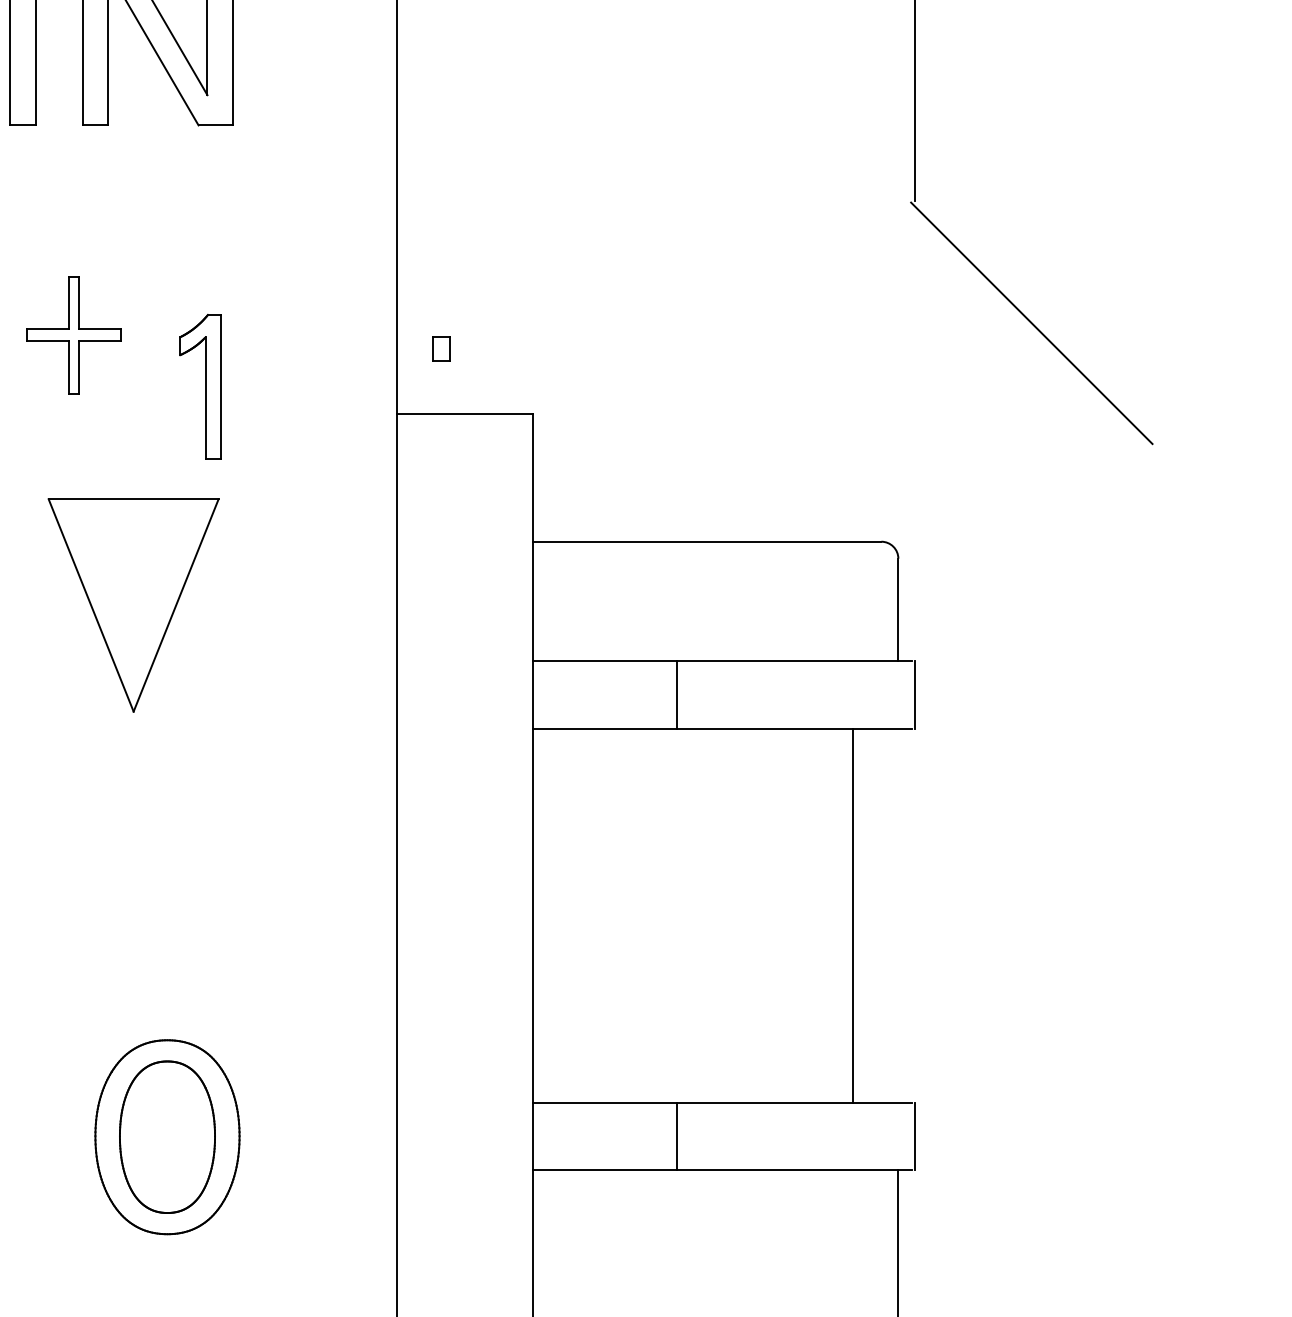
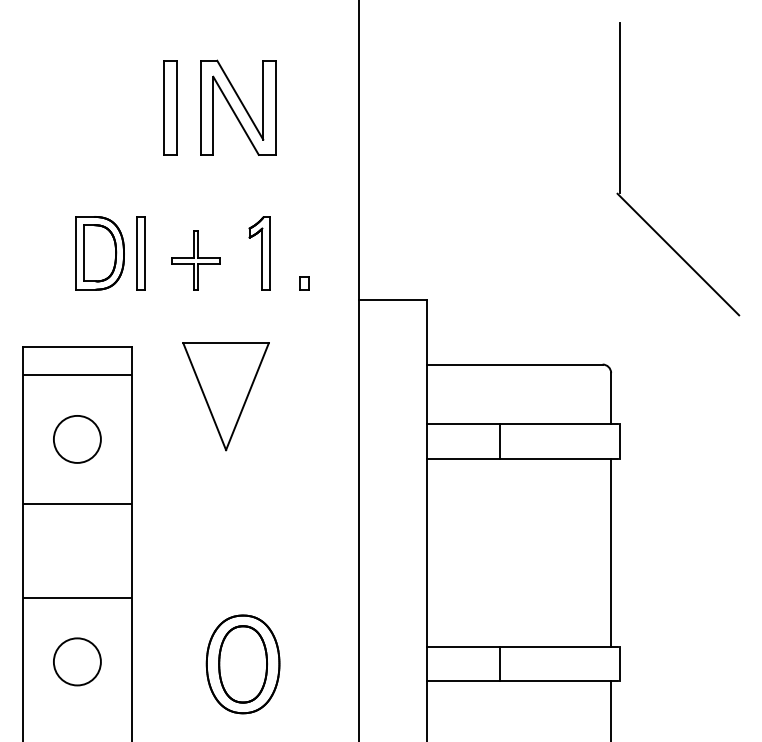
part: (442, 348) -> (304, 283), moved
part: (200, 386) -> (259, 253), moved
line: (853, 914) -> (611, 552), moved

